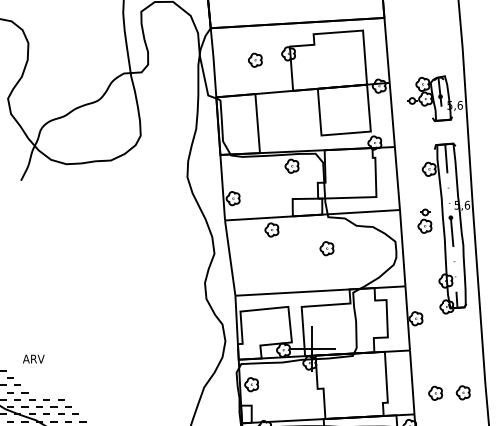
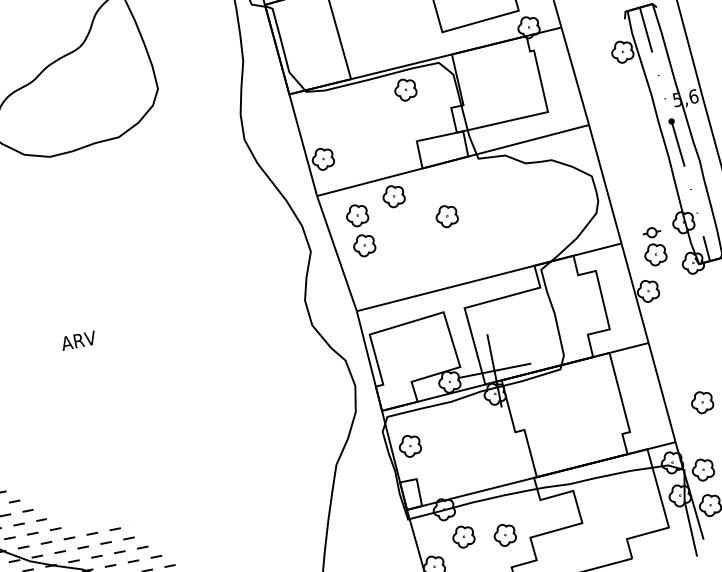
part: (424, 220) -> (653, 245), moved
part: (247, 246) -> (360, 229), added
part: (326, 248) -> (446, 216), moved
text: (33, 358) -> (78, 339), moved

